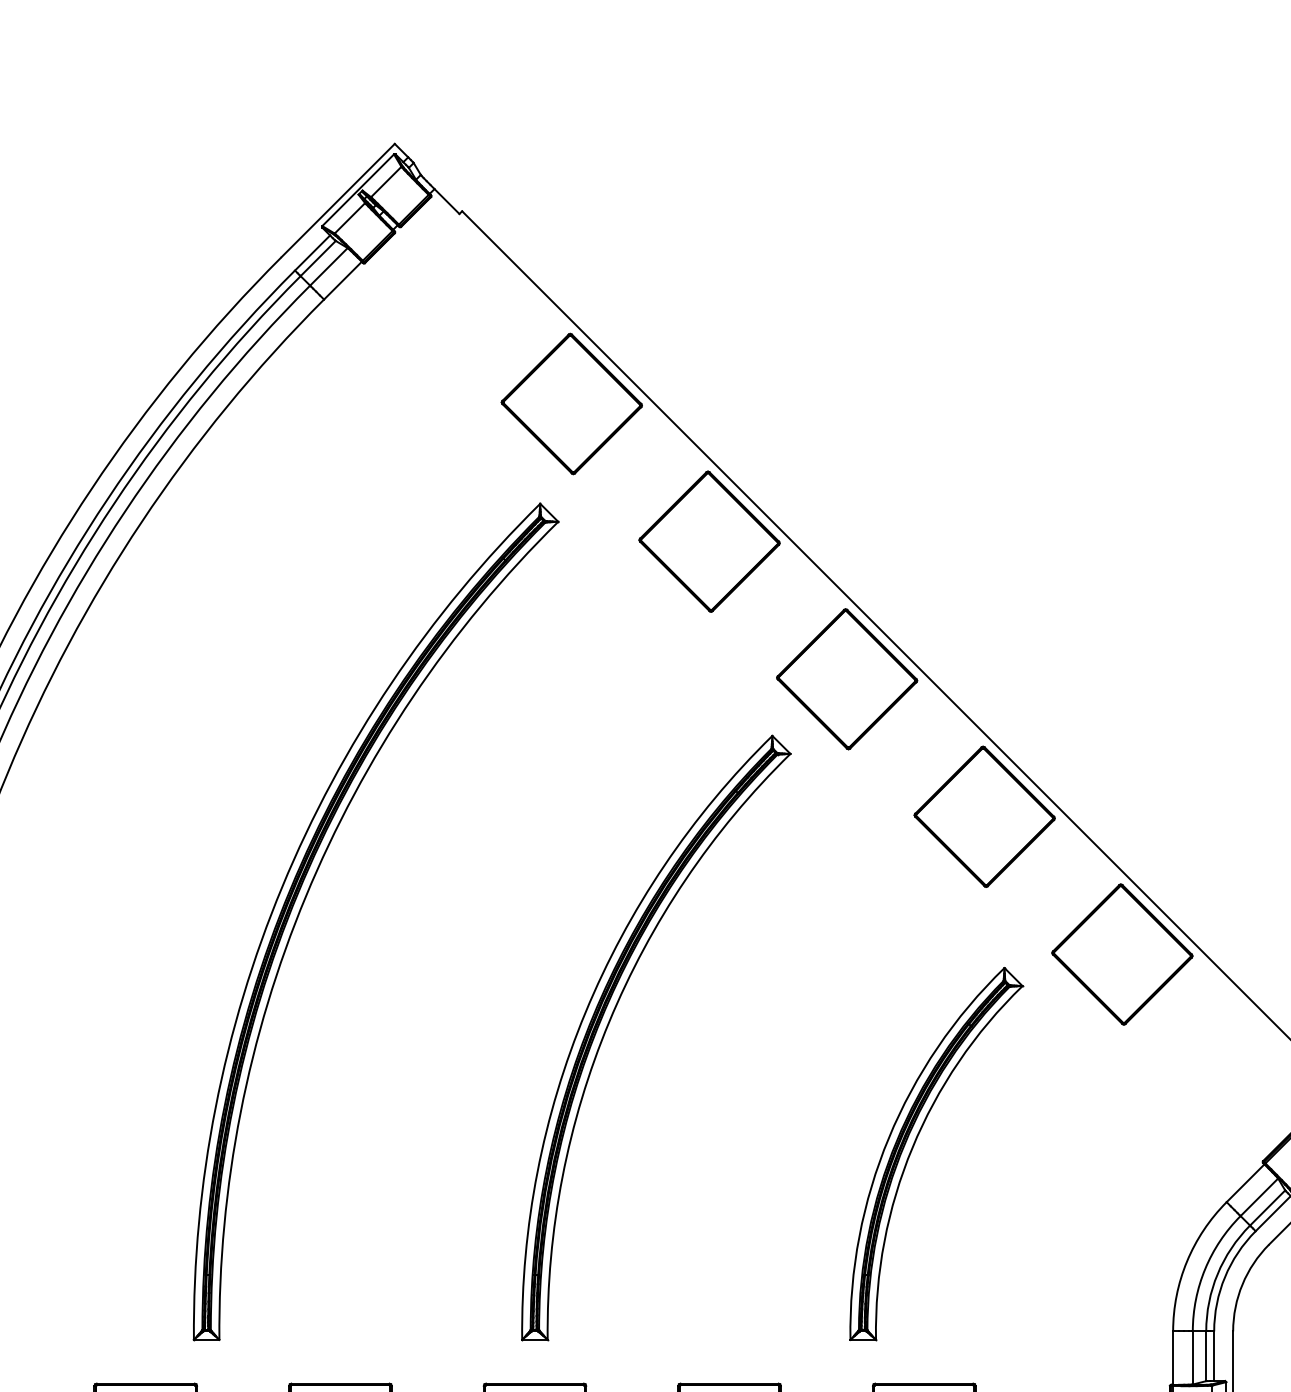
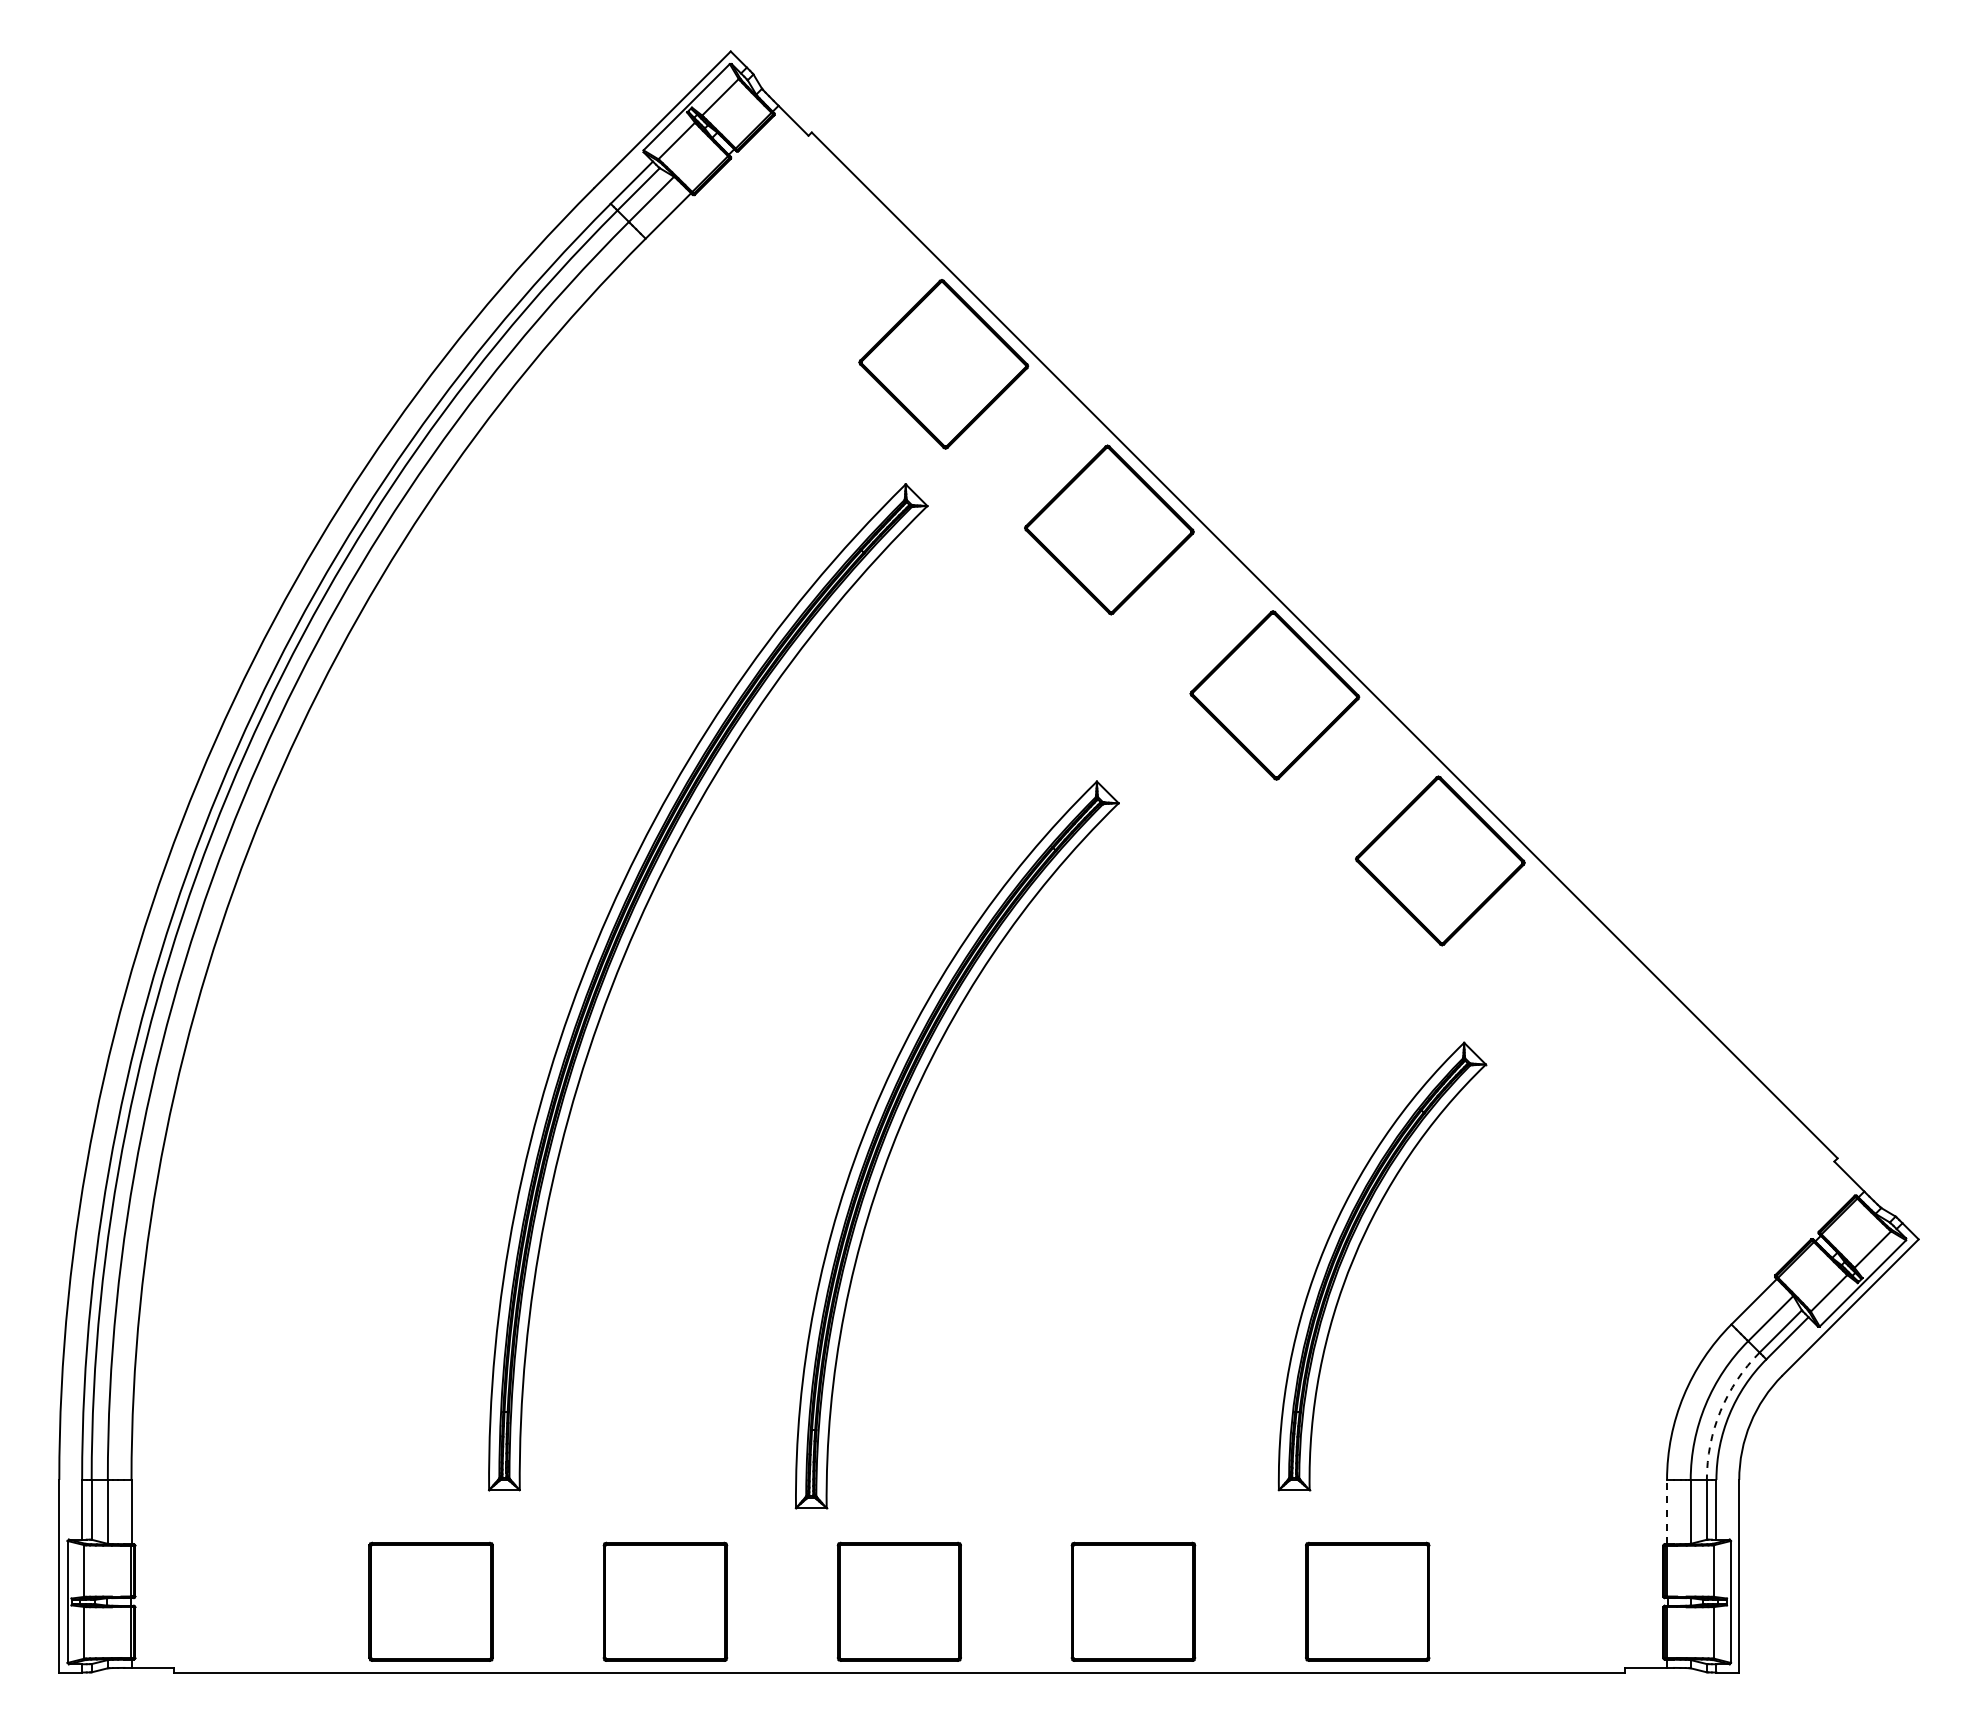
part: (1121, 954) -> (1605, 1026), removed
part: (611, 1019) -> (903, 1122), moved
arc: (1217, 1274) -> (1720, 1411), solid -> dashed
line: (1173, 1357) -> (1667, 1511), solid -> dashed

